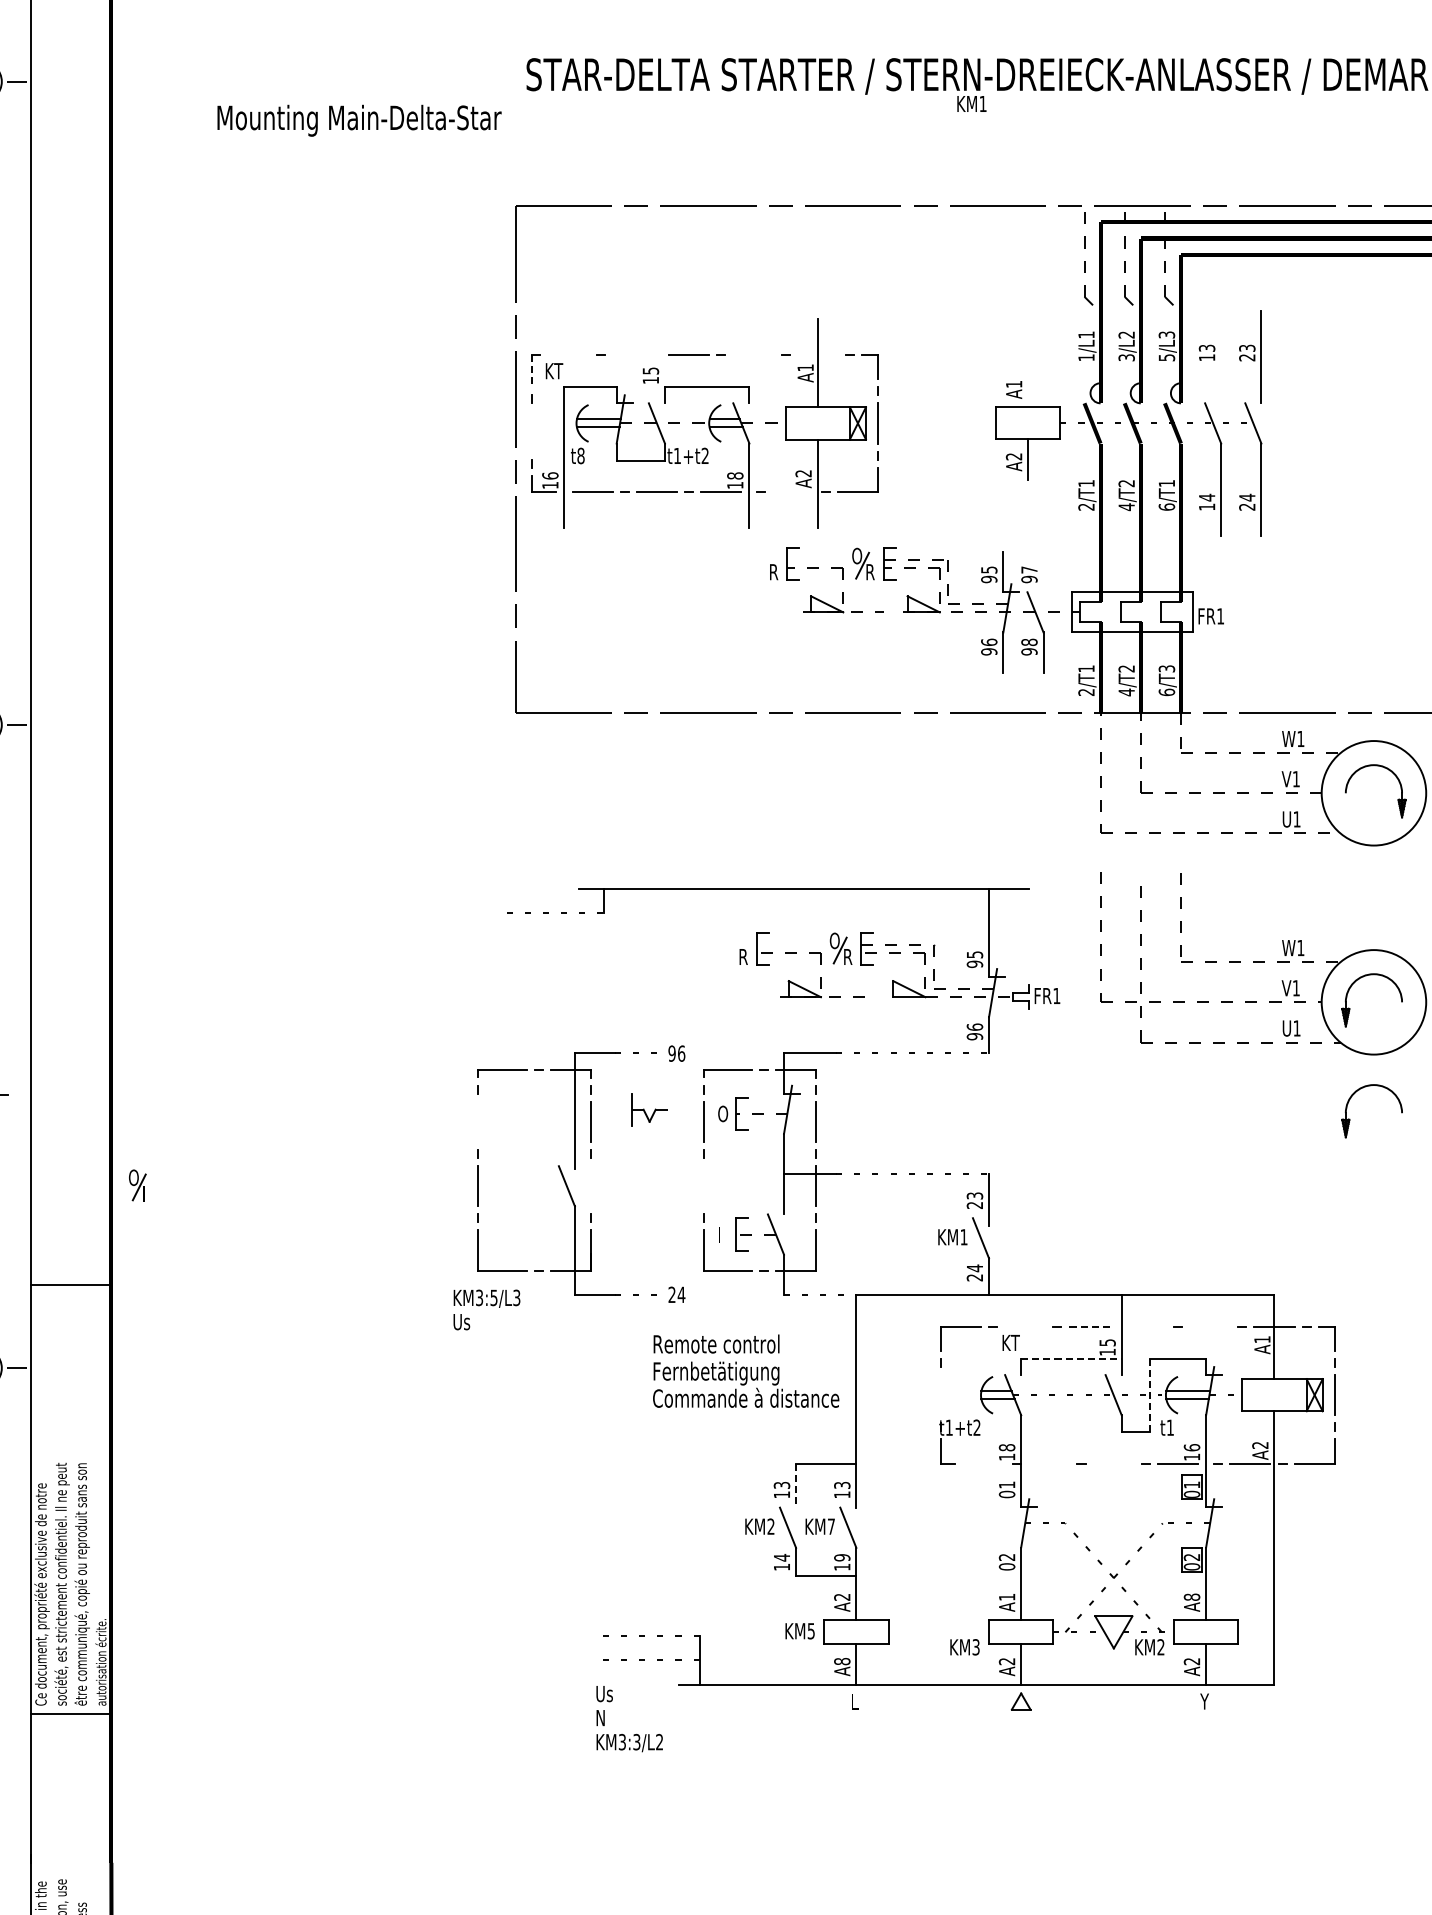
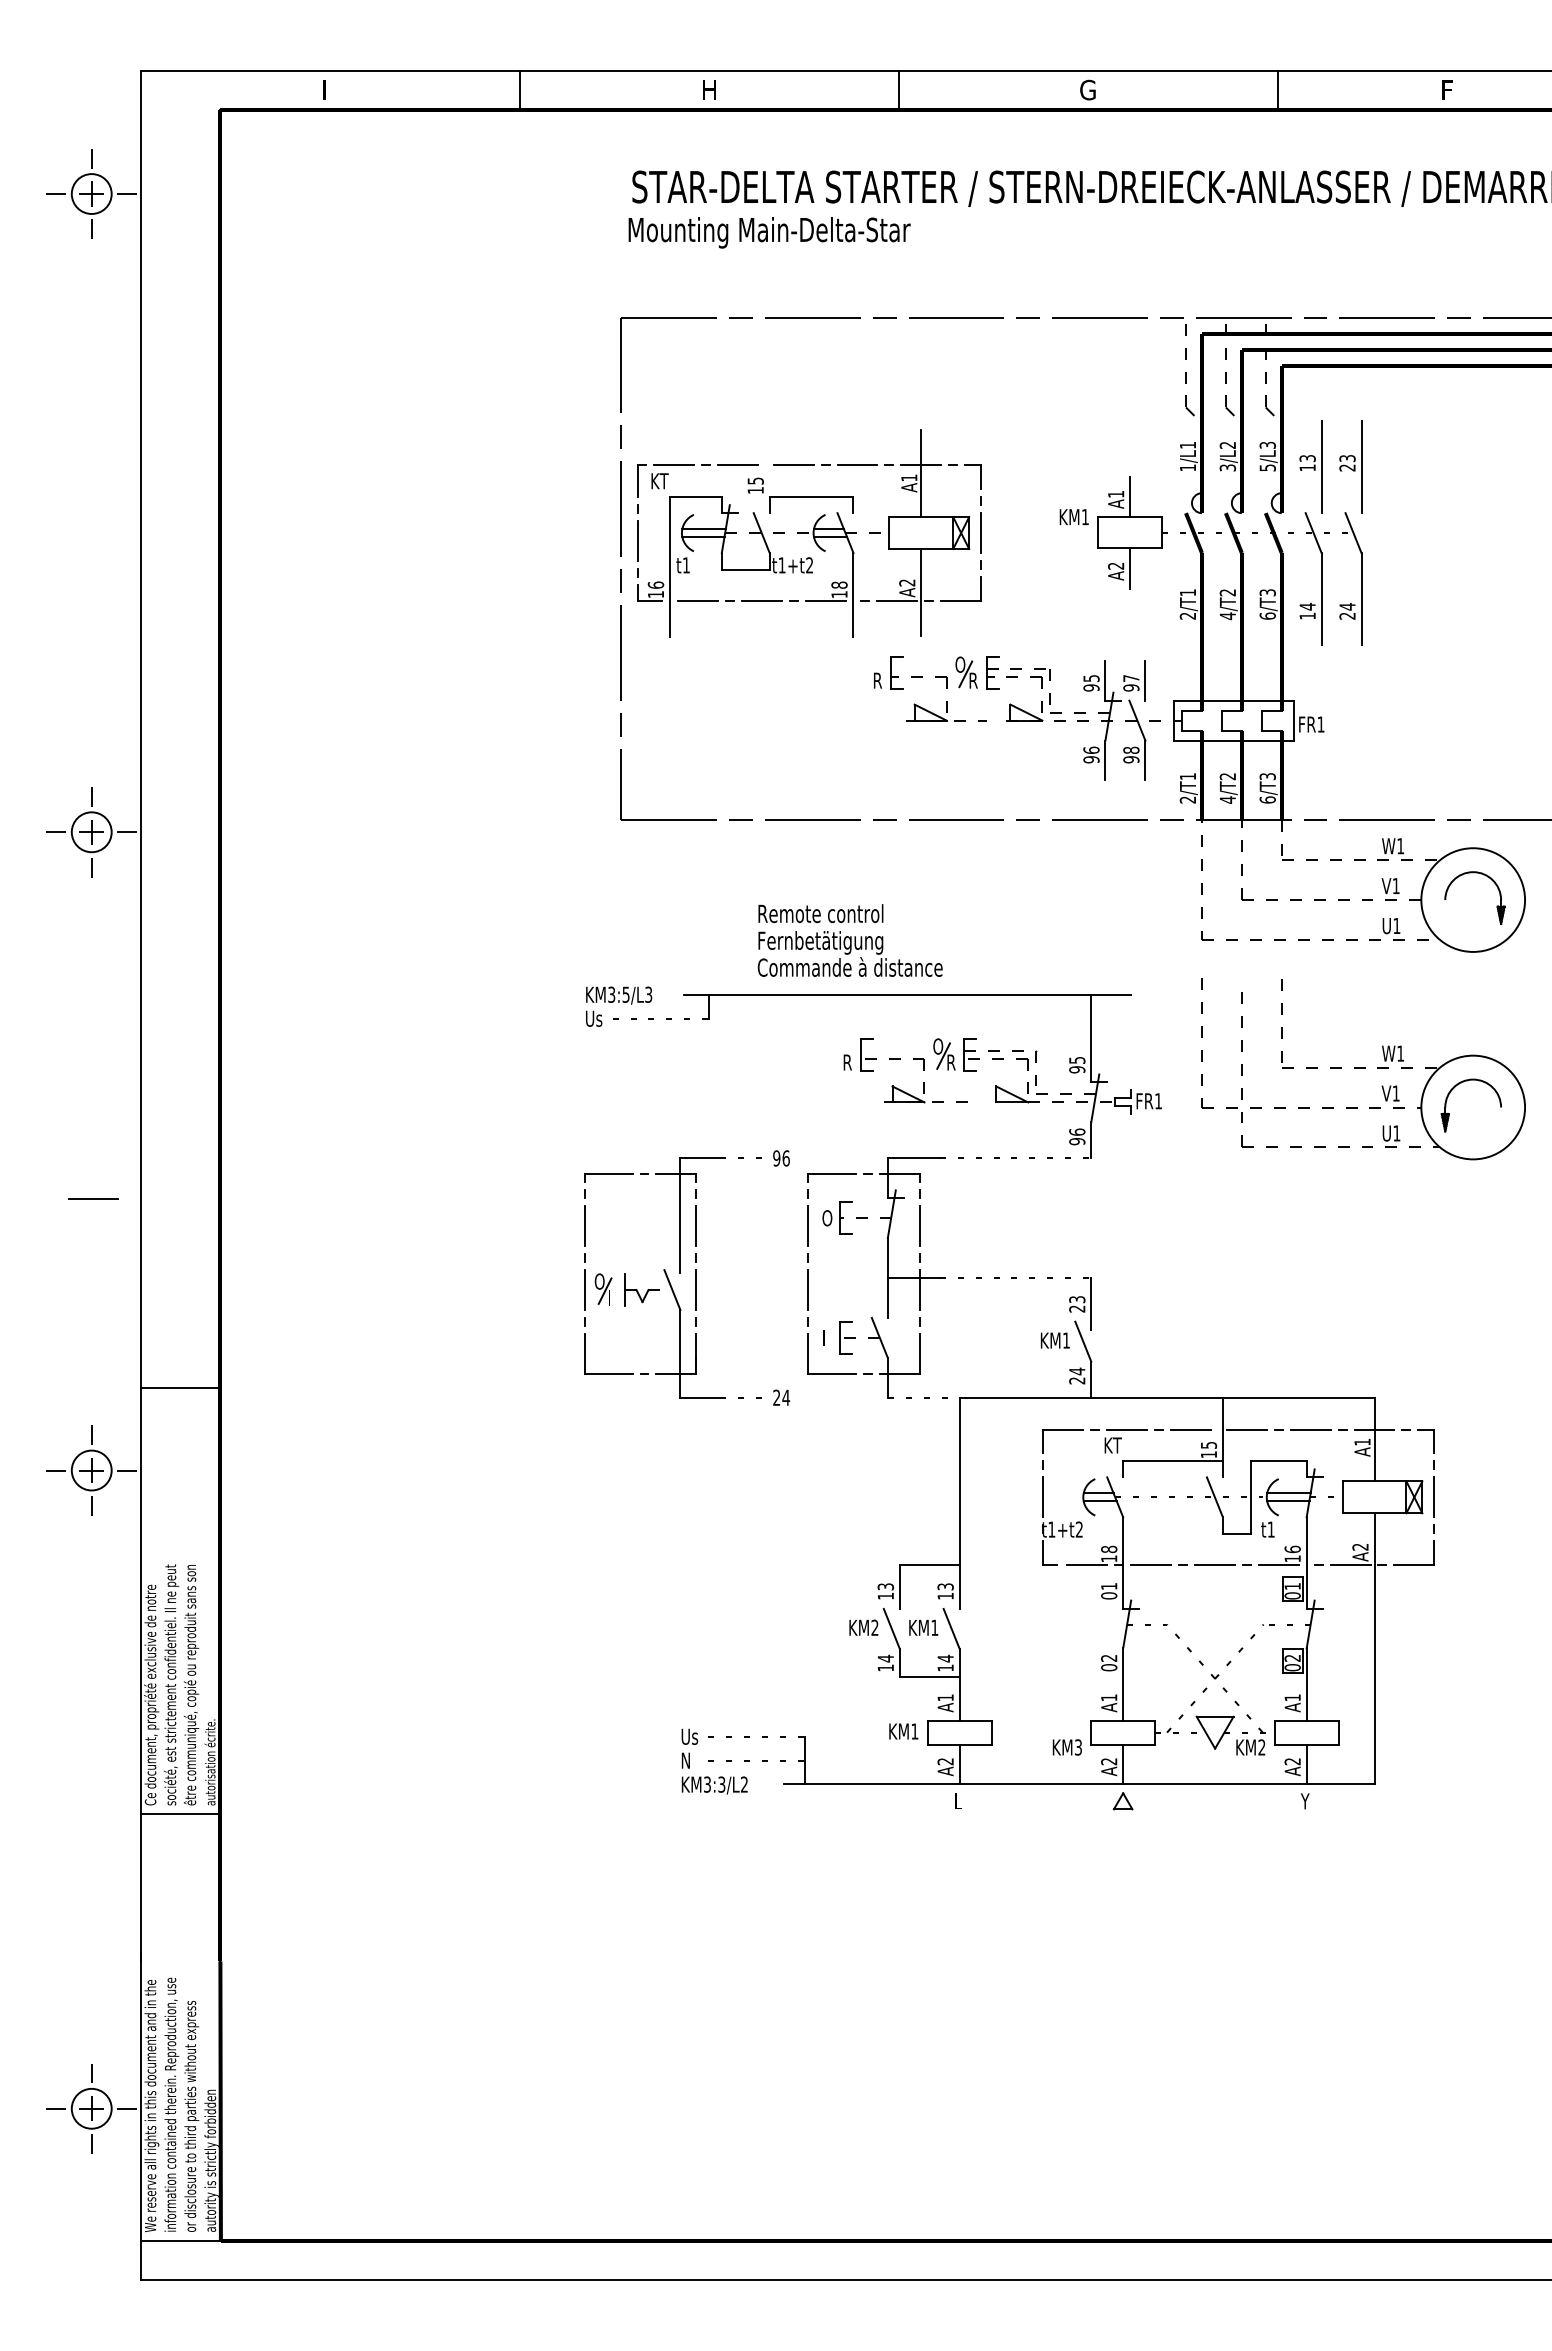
text: (971, 104) -> (1073, 517), moved
text: (359, 120) -> (769, 232), moved
line: (568, 355) -> (673, 465), added
line: (632, 355) -> (737, 465), added
line: (753, 355) -> (857, 465), added
line: (817, 355) -> (921, 465), added
line: (1221, 357) -> (1321, 467), added
line: (532, 371) -> (638, 481), dashed -> solid
line: (1028, 387) -> (1130, 497), added
line: (532, 431) -> (638, 541), added
text: (581, 456) -> (686, 565), t8 -> t1
text: (1166, 483) -> (1267, 592), 6/T1 -> 6/T3
line: (793, 491) -> (897, 600), added
line: (1043, 571) -> (1145, 680), added
part: (648, 1109) -> (641, 1289), moved
part: (1350, 1119) -> (1449, 1223), removed
line: (478, 1122) -> (584, 1226), added
part: (137, 1185) -> (603, 1289), moved
line: (591, 1185) -> (696, 1289), added
line: (704, 1185) -> (808, 1289), added
text: (487, 1309) -> (619, 1006), moved
line: (1025, 1326) -> (1127, 1429), added
line: (1089, 1326) -> (1190, 1429), dashed -> solid
line: (1145, 1326) -> (1246, 1429), added
line: (1209, 1326) -> (1310, 1429), added
line: (1071, 1359) -> (1173, 1461), dashed -> solid
text: (745, 1371) -> (849, 940), moved
line: (940, 1395) -> (1043, 1497), added
line: (1150, 1395) -> (1251, 1497), dashed -> solid
line: (985, 1463) -> (1087, 1565), added
line: (1049, 1463) -> (1151, 1565), added
line: (1113, 1463) -> (1214, 1565), added
line: (795, 1486) -> (899, 1587), dashed -> solid
text: (831, 1526) -> (934, 1627), KM7 -> KM1
text: (842, 1557) -> (945, 1658), 19 -> 14
text: (842, 1596) -> (945, 1697), A2 -> A1
text: (1191, 1596) -> (1292, 1697), A8 -> A1
text: (810, 1631) -> (914, 1731), KM5 -> KM1
text: (842, 1661) -> (945, 1761), A8 -> A2
text: (629, 1718) -> (714, 1761), moved

